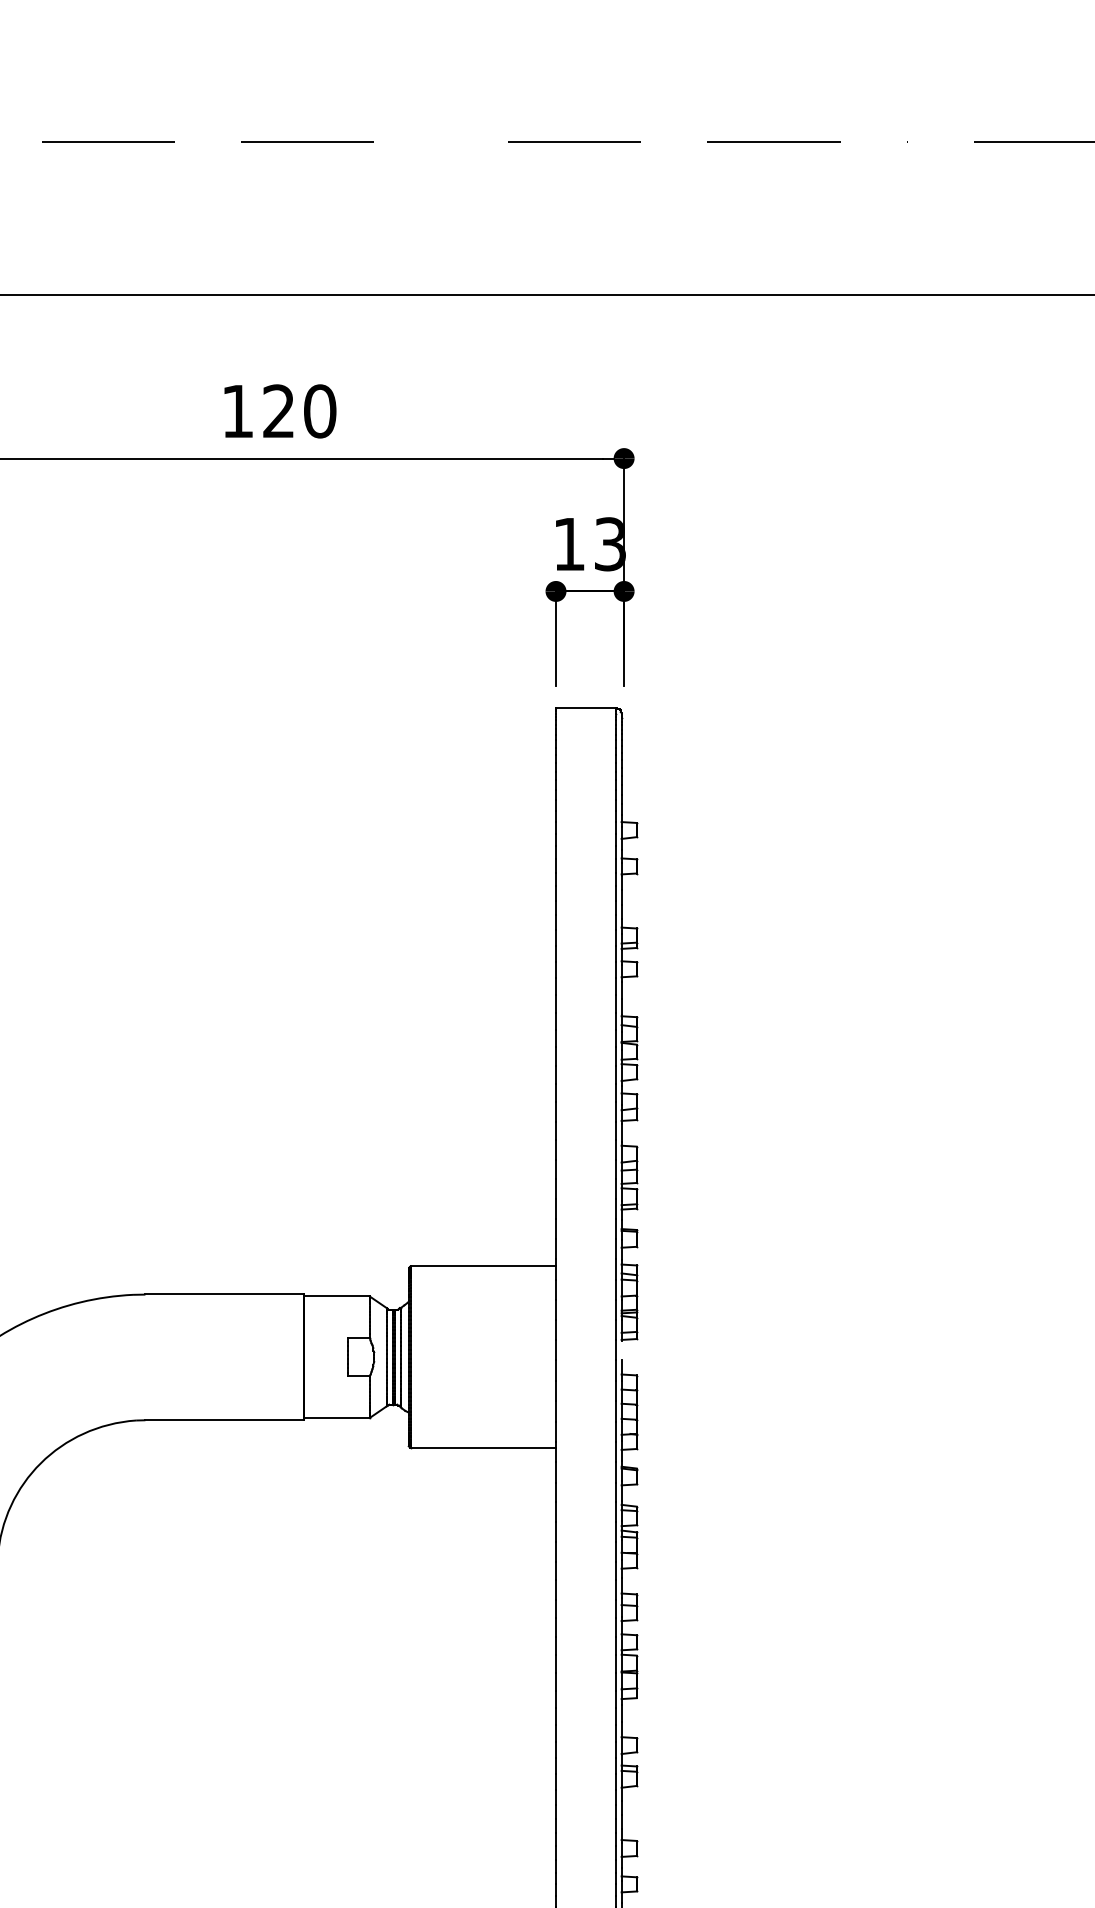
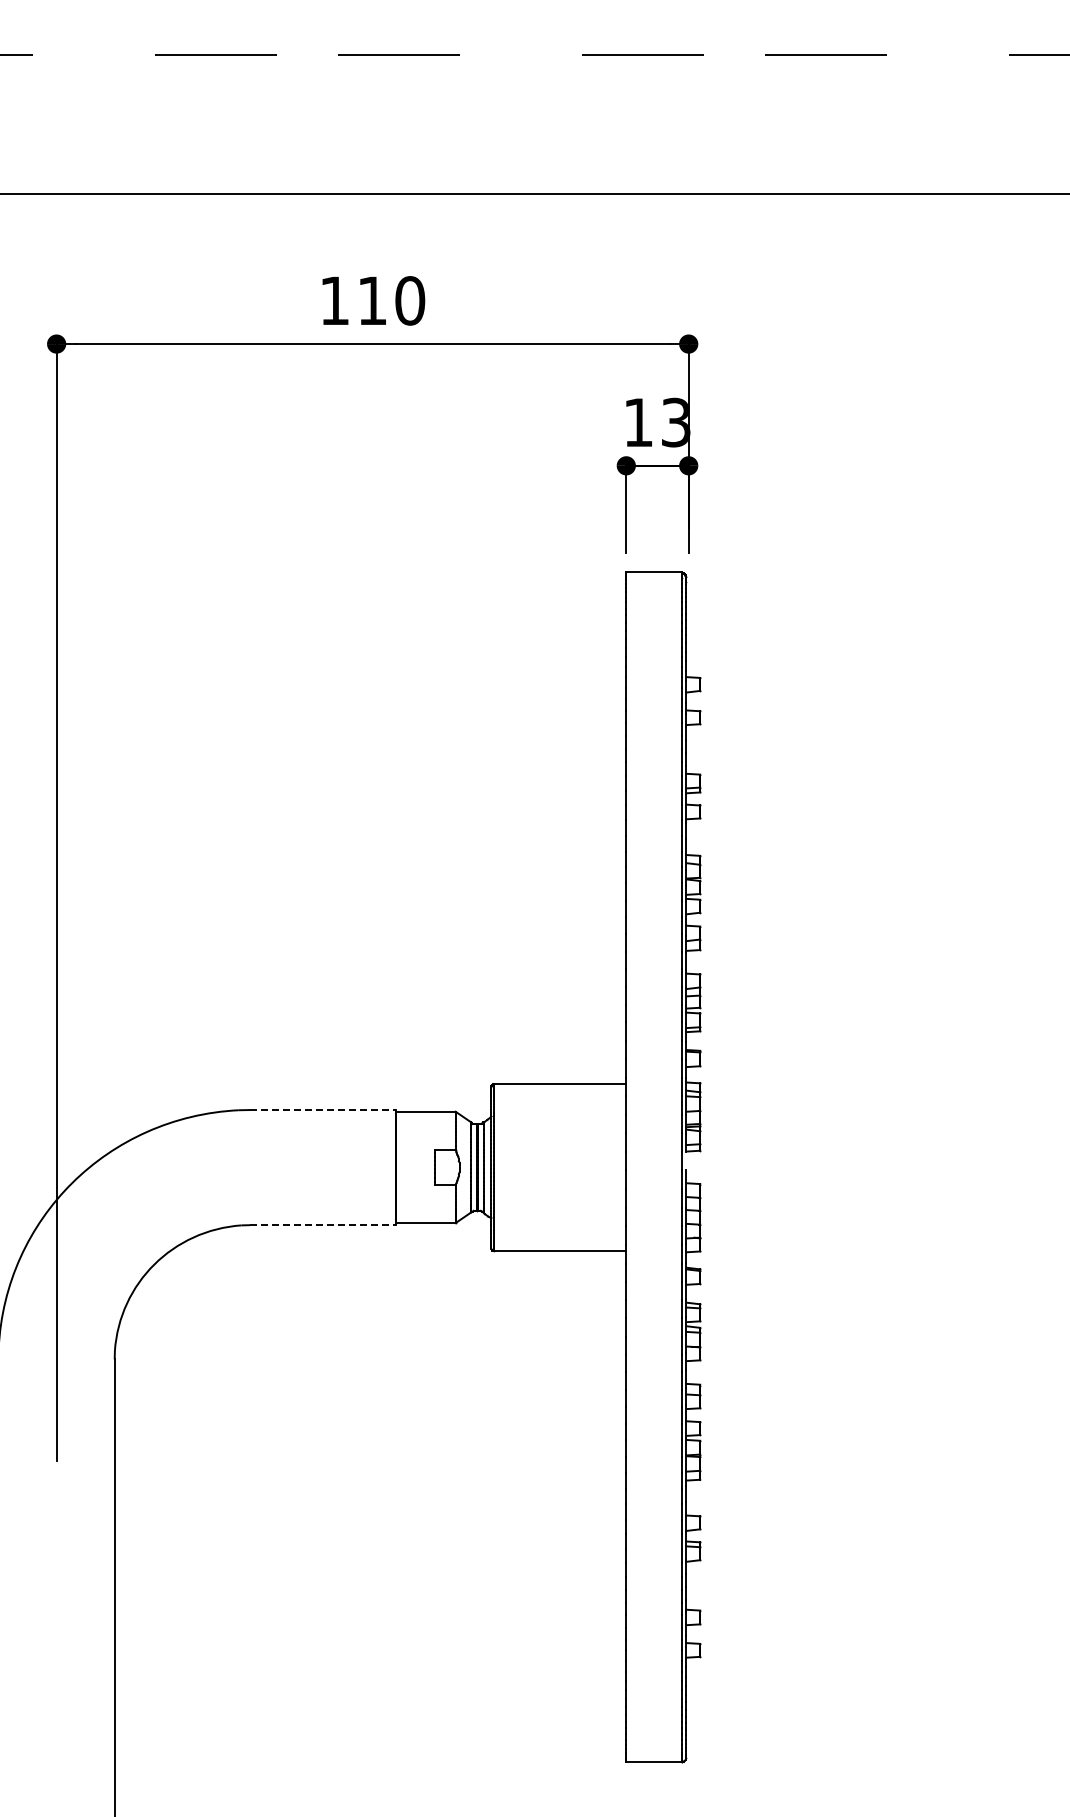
text: (277, 411) -> (371, 300), 120 -> 110
line: (224, 1294) -> (322, 1109), solid -> dashed
line: (224, 1419) -> (322, 1224), solid -> dashed

